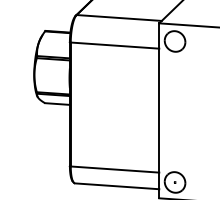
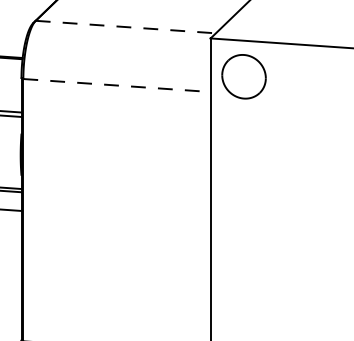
line: (119, 17) -> (126, 26), solid -> dashed
line: (115, 45) -> (117, 85), solid -> dashed

